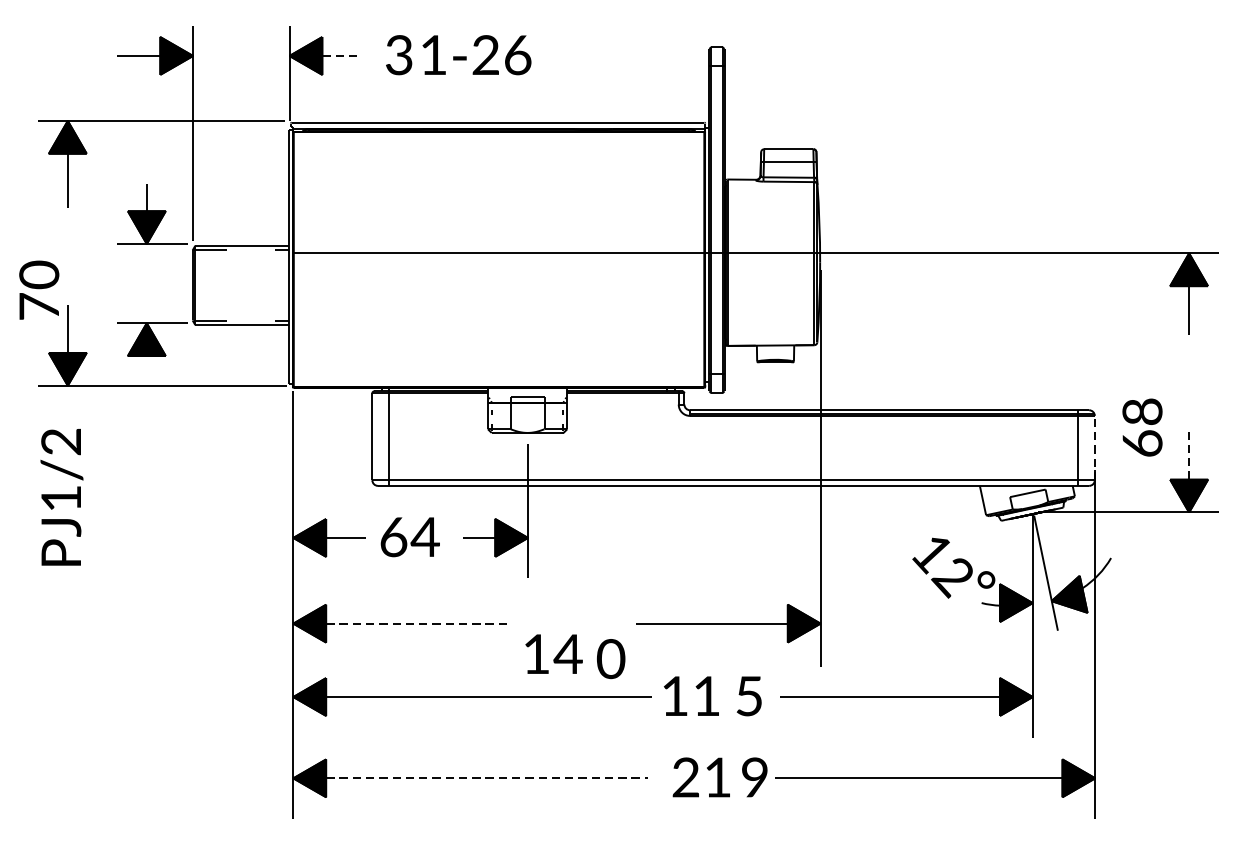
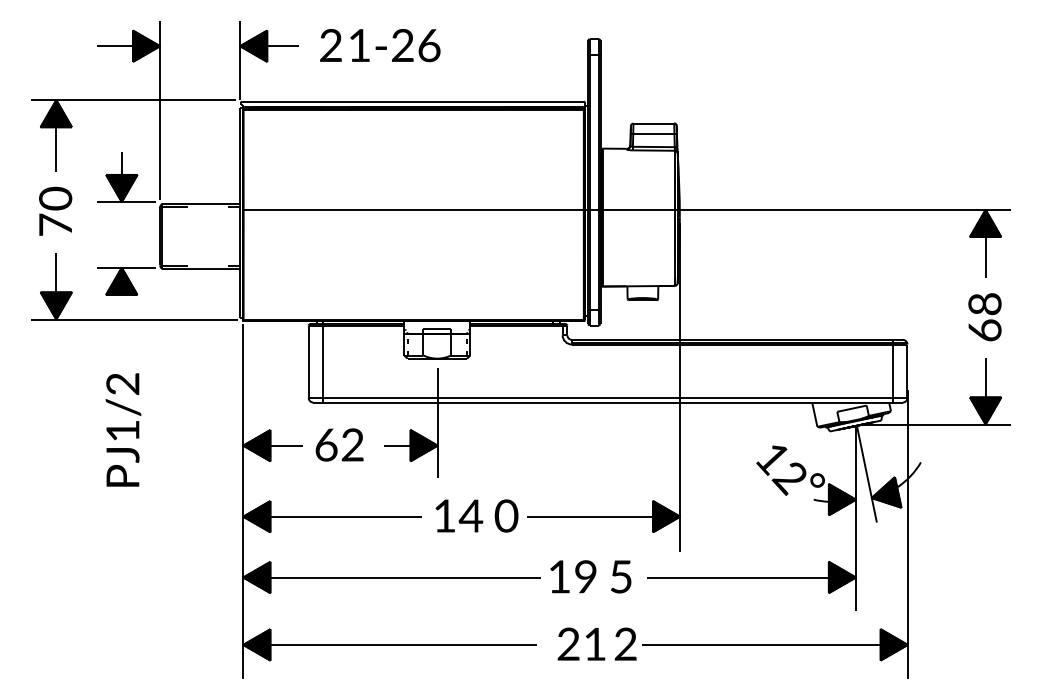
line: (341, 56) -> (283, 46), dashed -> solid
text: (398, 56) -> (330, 46), 3 -> 2
text: (39, 289) -> (55, 210), moved
text: (1141, 427) -> (984, 317), moved
line: (1094, 448) -> (907, 371), dashed -> solid
line: (1188, 455) -> (985, 377), dashed -> solid
text: (62, 496) -> (123, 429), moved
text: (425, 536) -> (352, 444), 64 -> 62
line: (417, 623) -> (346, 516), dashed -> solid
text: (554, 653) -> (459, 515), moved
text: (611, 658) -> (506, 515), moved
text: (706, 695) -> (585, 576), 11 -> 19
line: (487, 777) -> (404, 644), dashed -> solid
text: (754, 777) -> (625, 644), 9 -> 2

